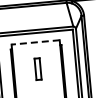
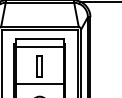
line: (35, 42) -> (39, 39), dashed -> solid
line: (36, 50) -> (39, 47), added
line: (39, 86) -> (39, 83), added

